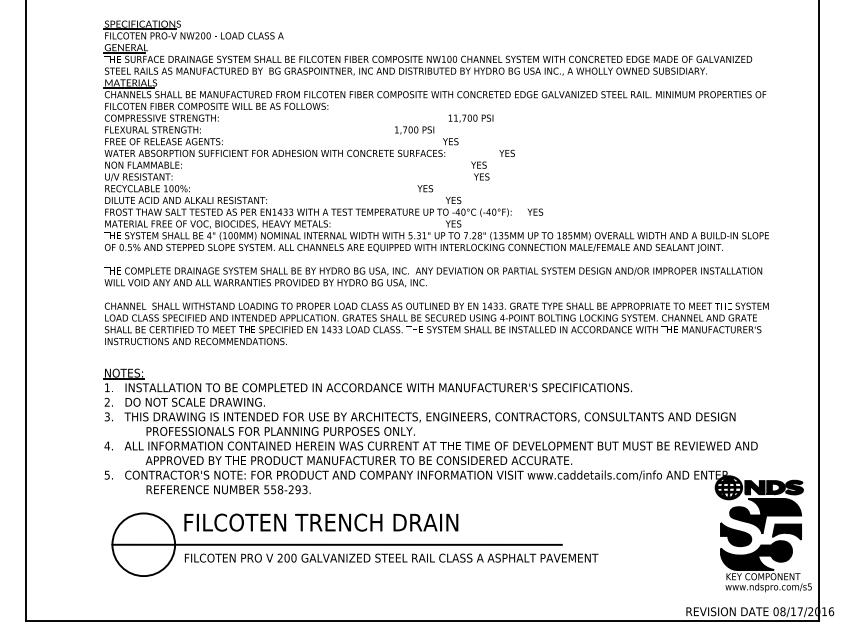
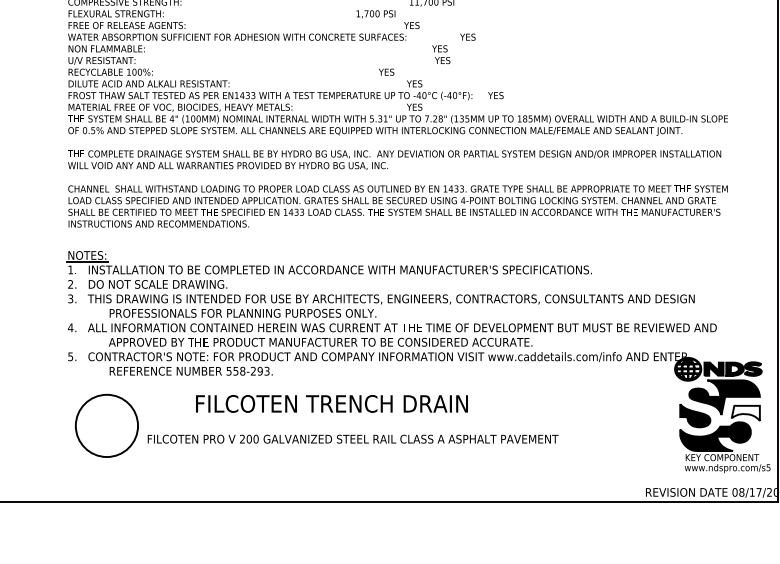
text: (321, 522) -> (332, 403), moved
fill: (786, 531) -> (745, 412), removed
line: (336, 544) -> (298, 425), removed

